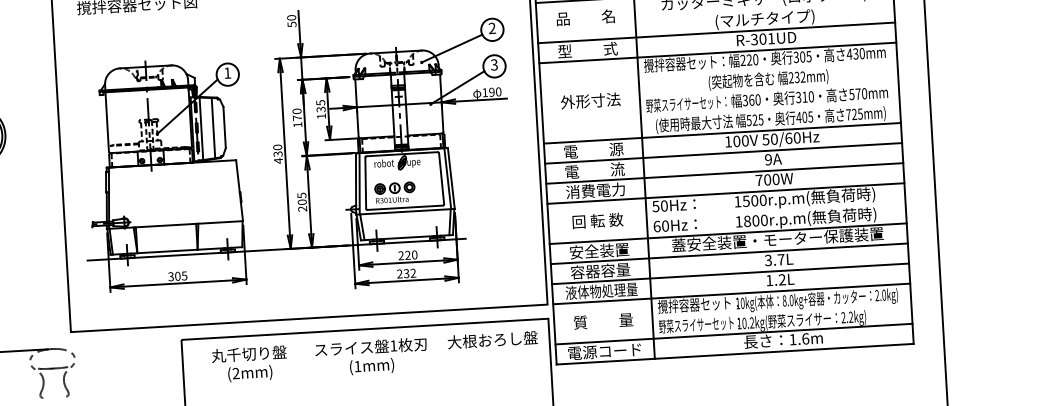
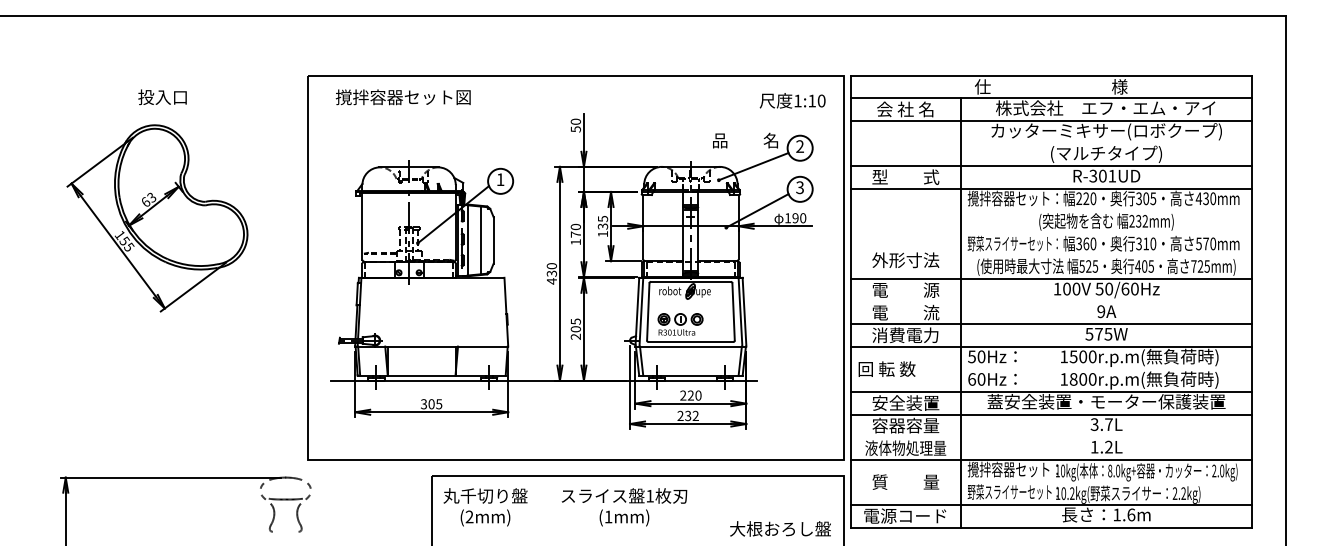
text: (585, 17) -> (745, 140), moved
text: (590, 101) -> (905, 260), moved
line: (723, 153) -> (1051, 301), removed
text: (767, 179) -> (1098, 333), 700W -> 575W
text: (597, 220) -> (886, 368), moved
line: (730, 274) -> (1051, 437), removed
text: (492, 339) -> (780, 528), moved
text: (371, 357) -> (624, 507), moved
text: (249, 364) -> (485, 507), moved

